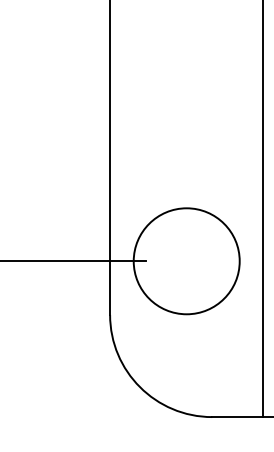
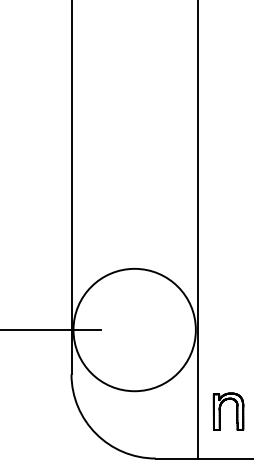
circle: (186, 260) -> (134, 329), size x1.4

